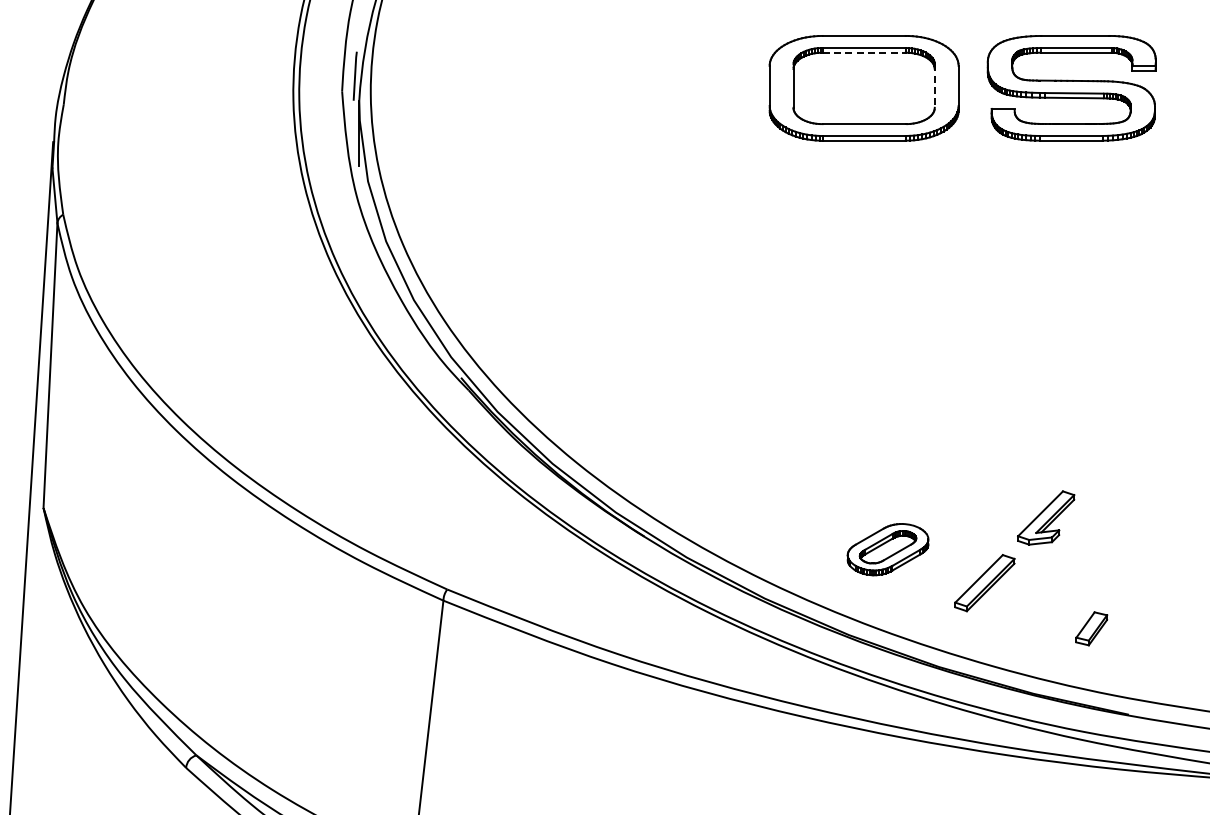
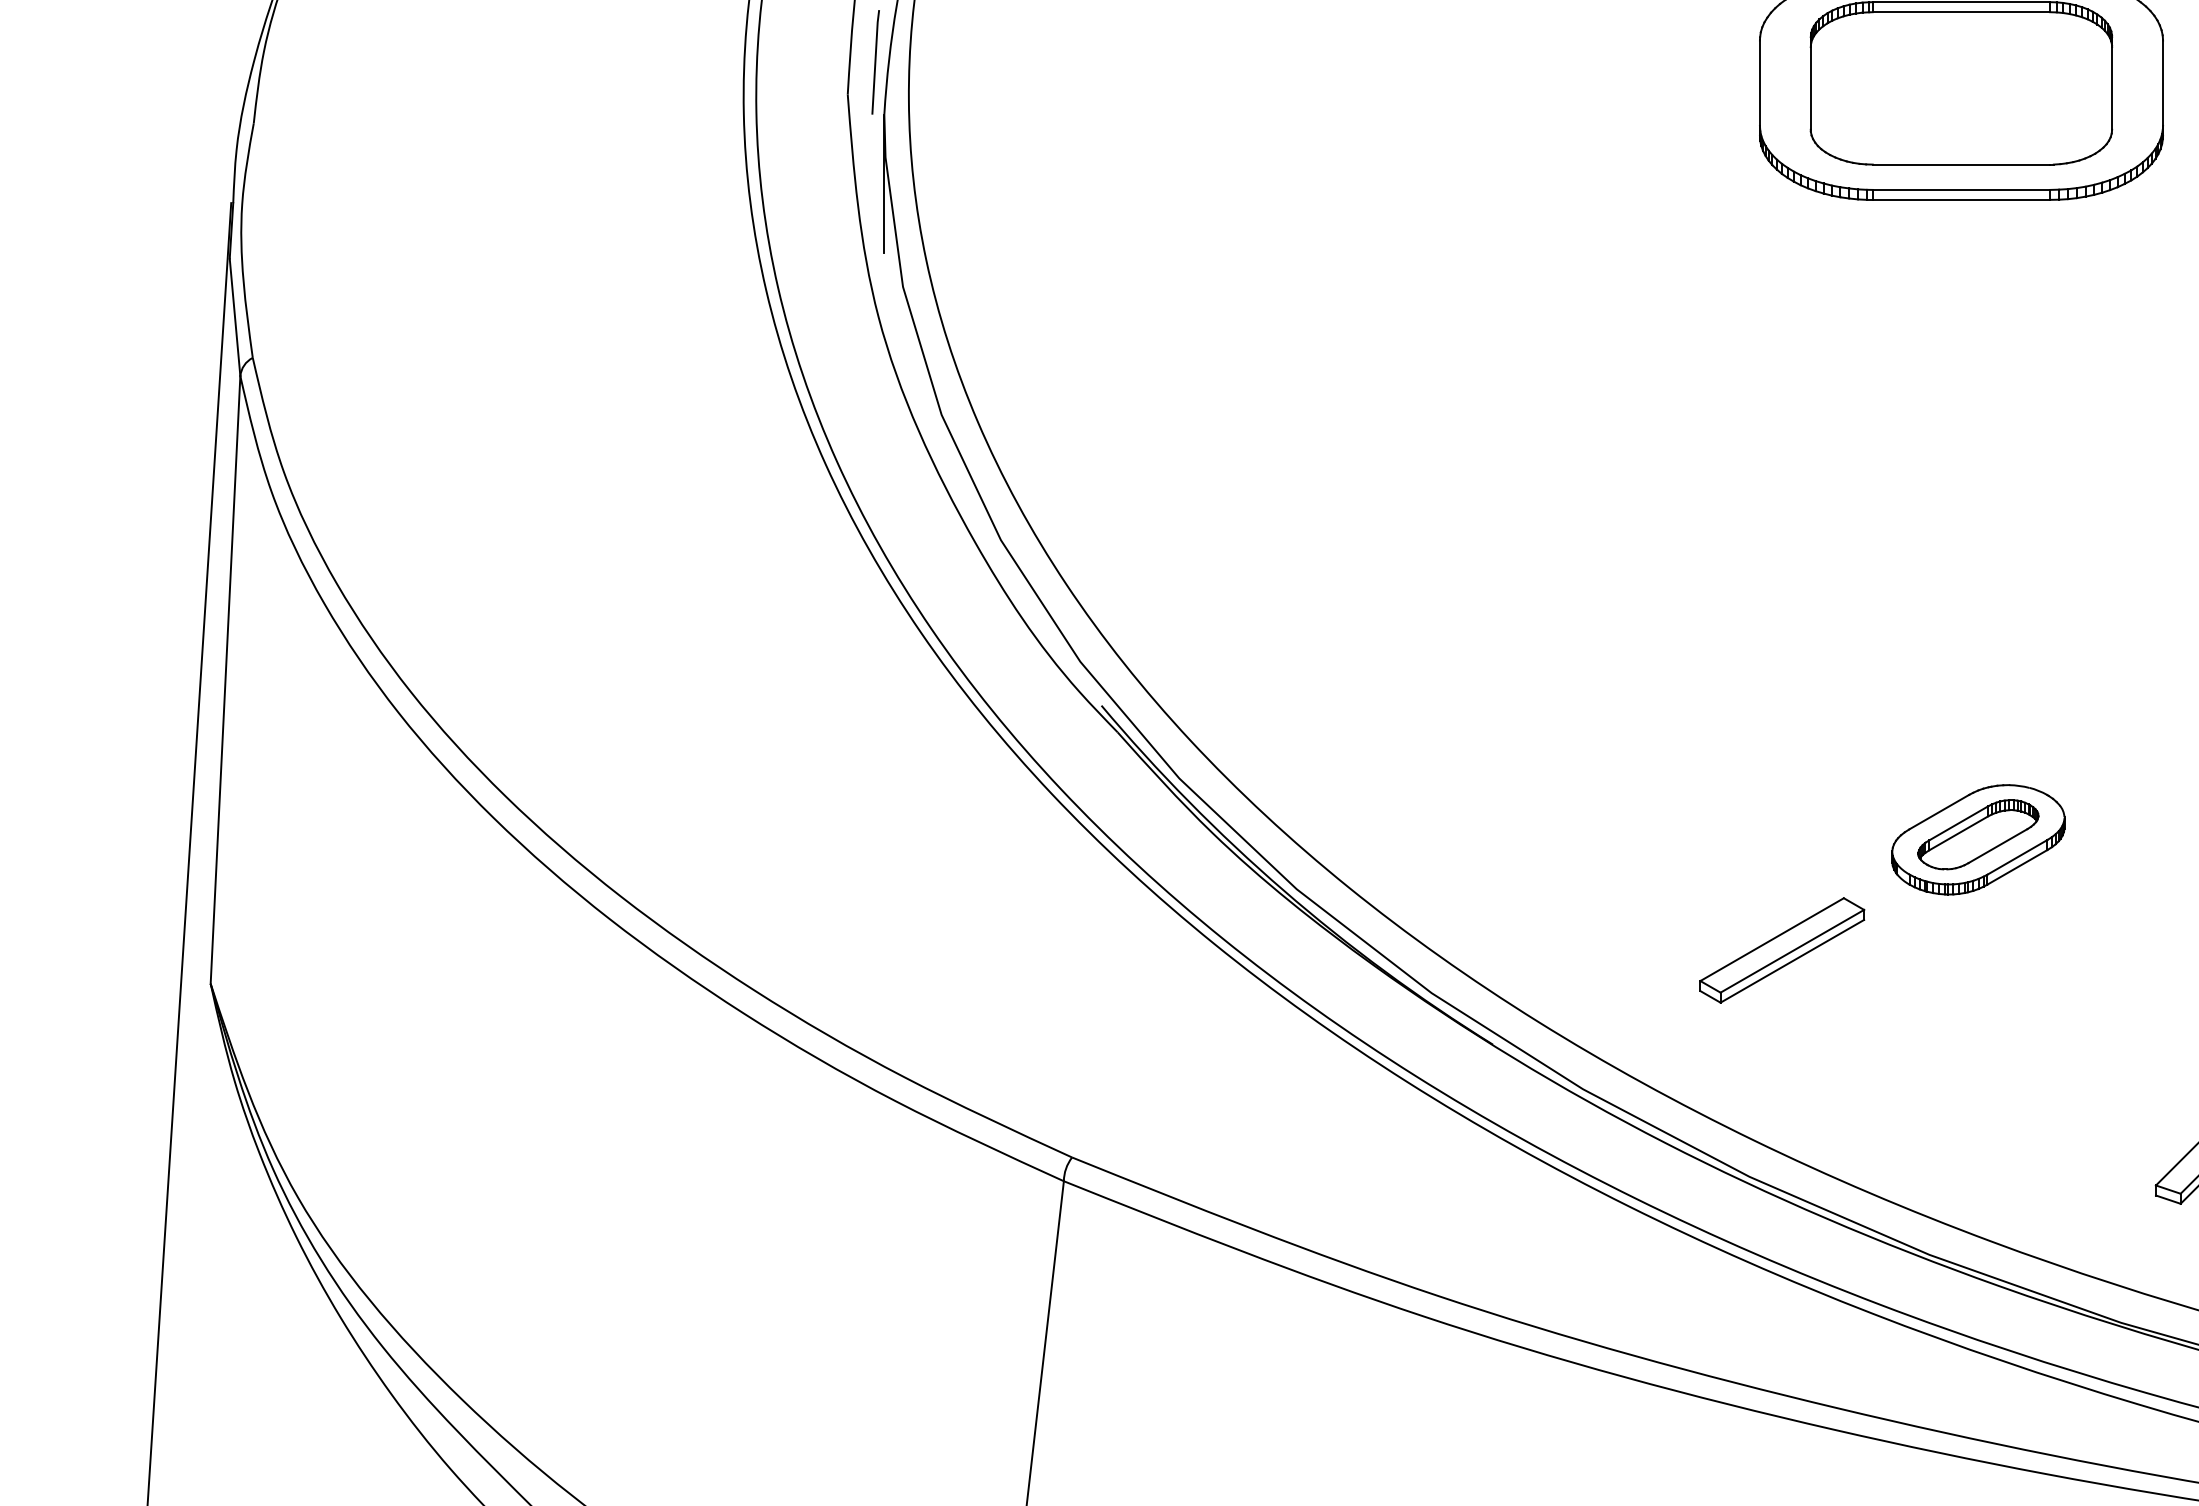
line: (864, 52) -> (1962, 11), dashed -> solid
line: (934, 86) -> (2111, 84), dashed -> solid
part: (779, 492) -> (1780, 950), added
part: (887, 549) -> (1977, 839), moved

